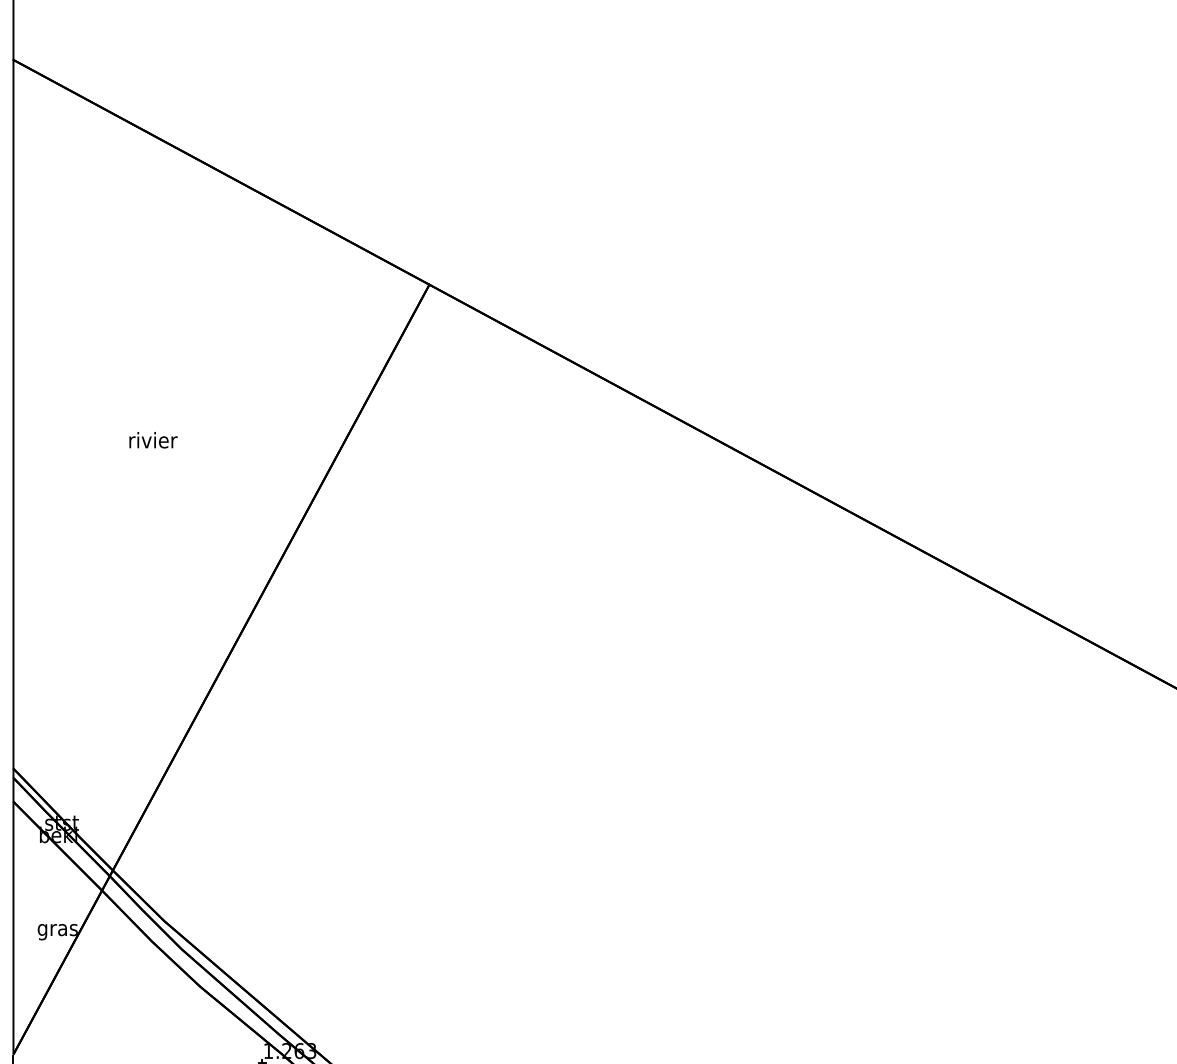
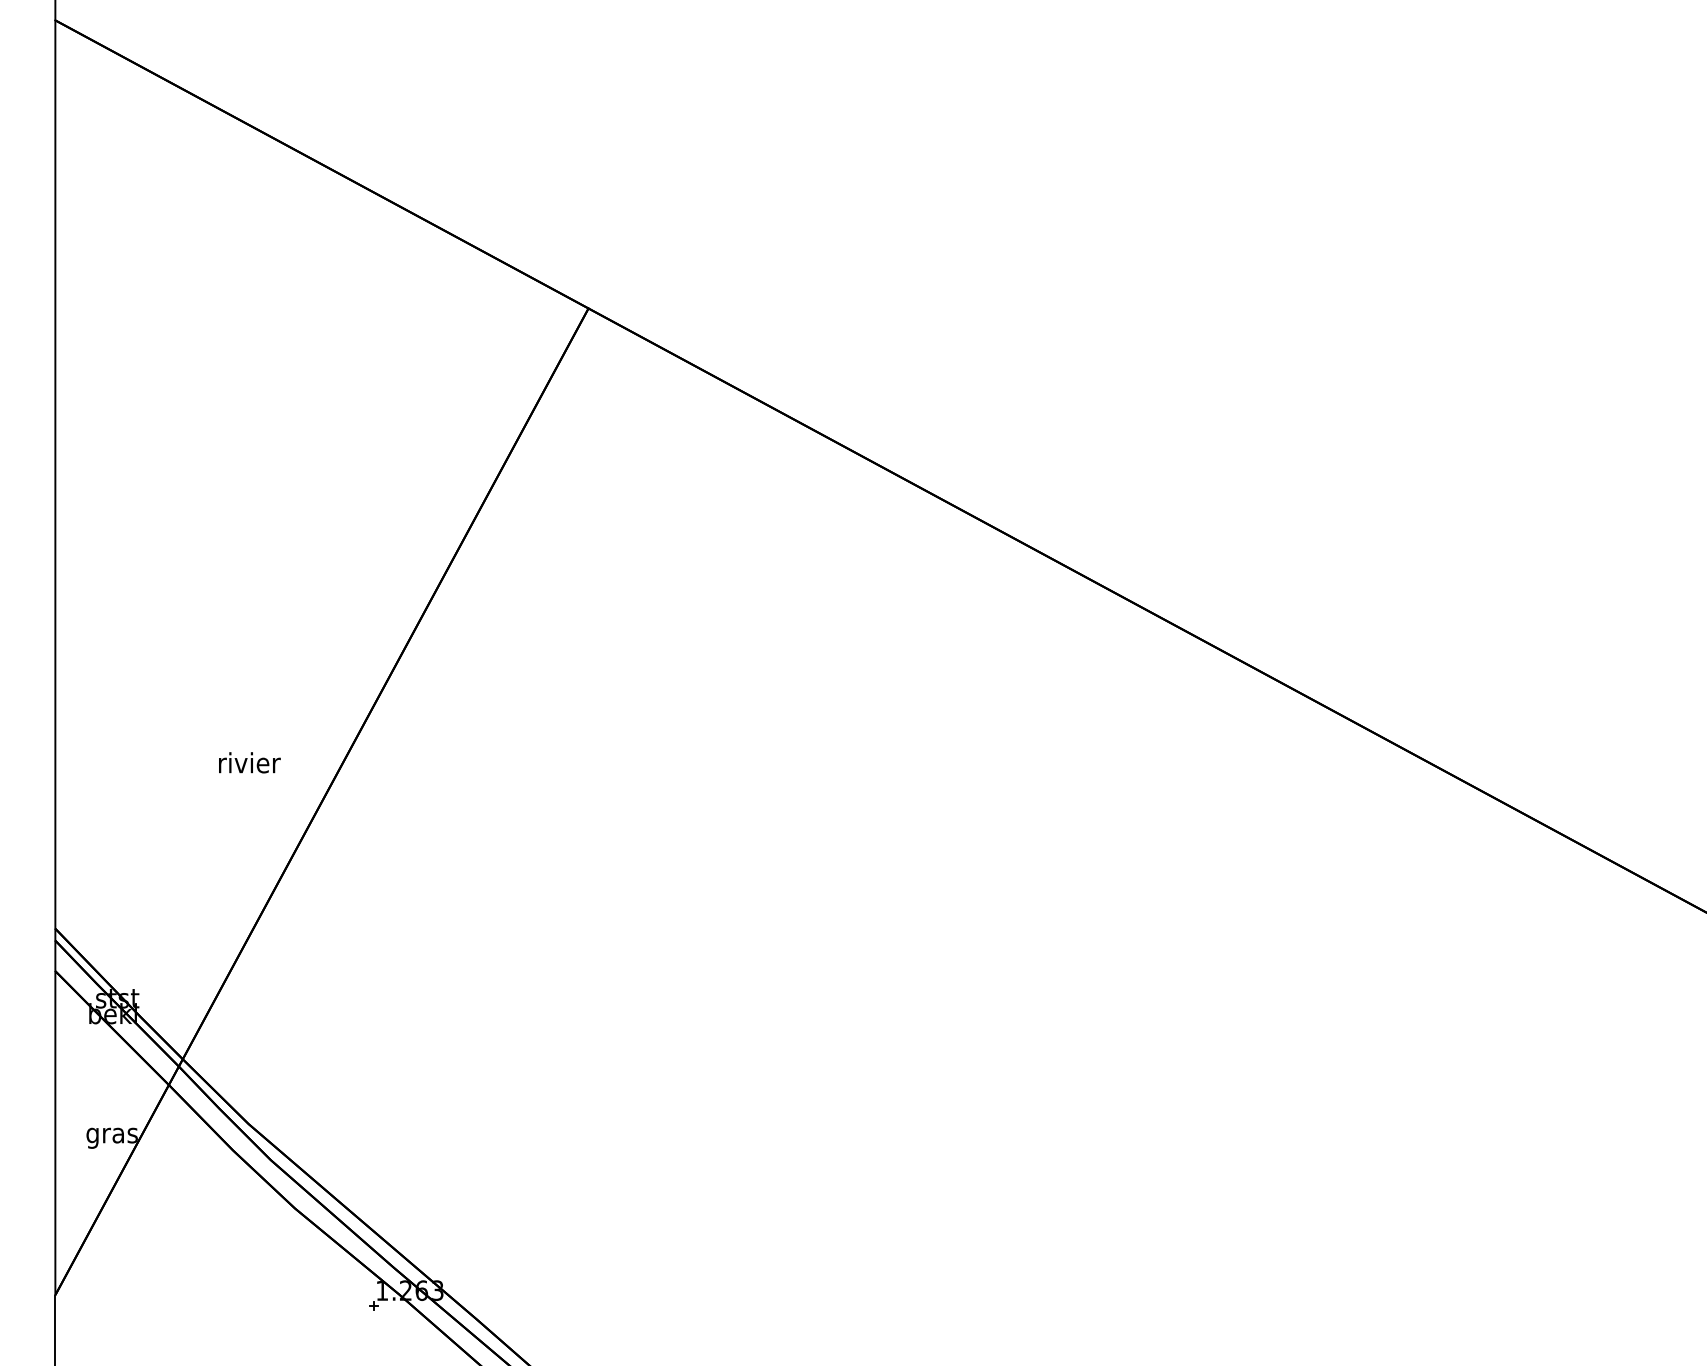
text: (153, 439) -> (249, 762), moved

